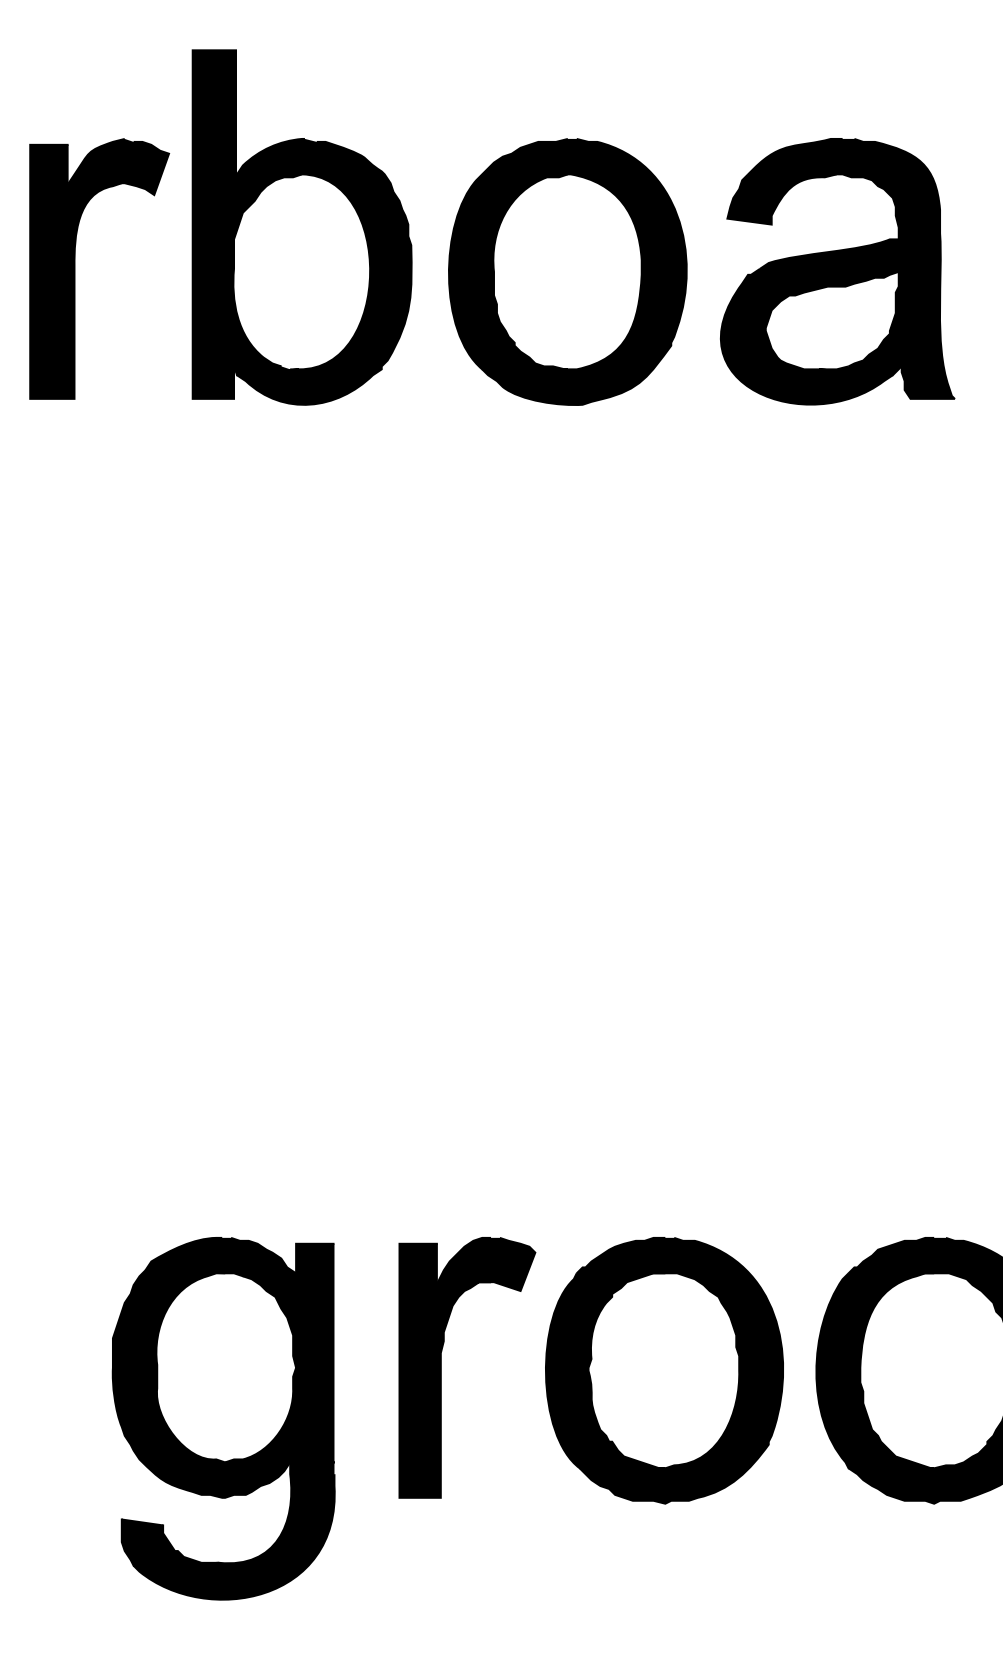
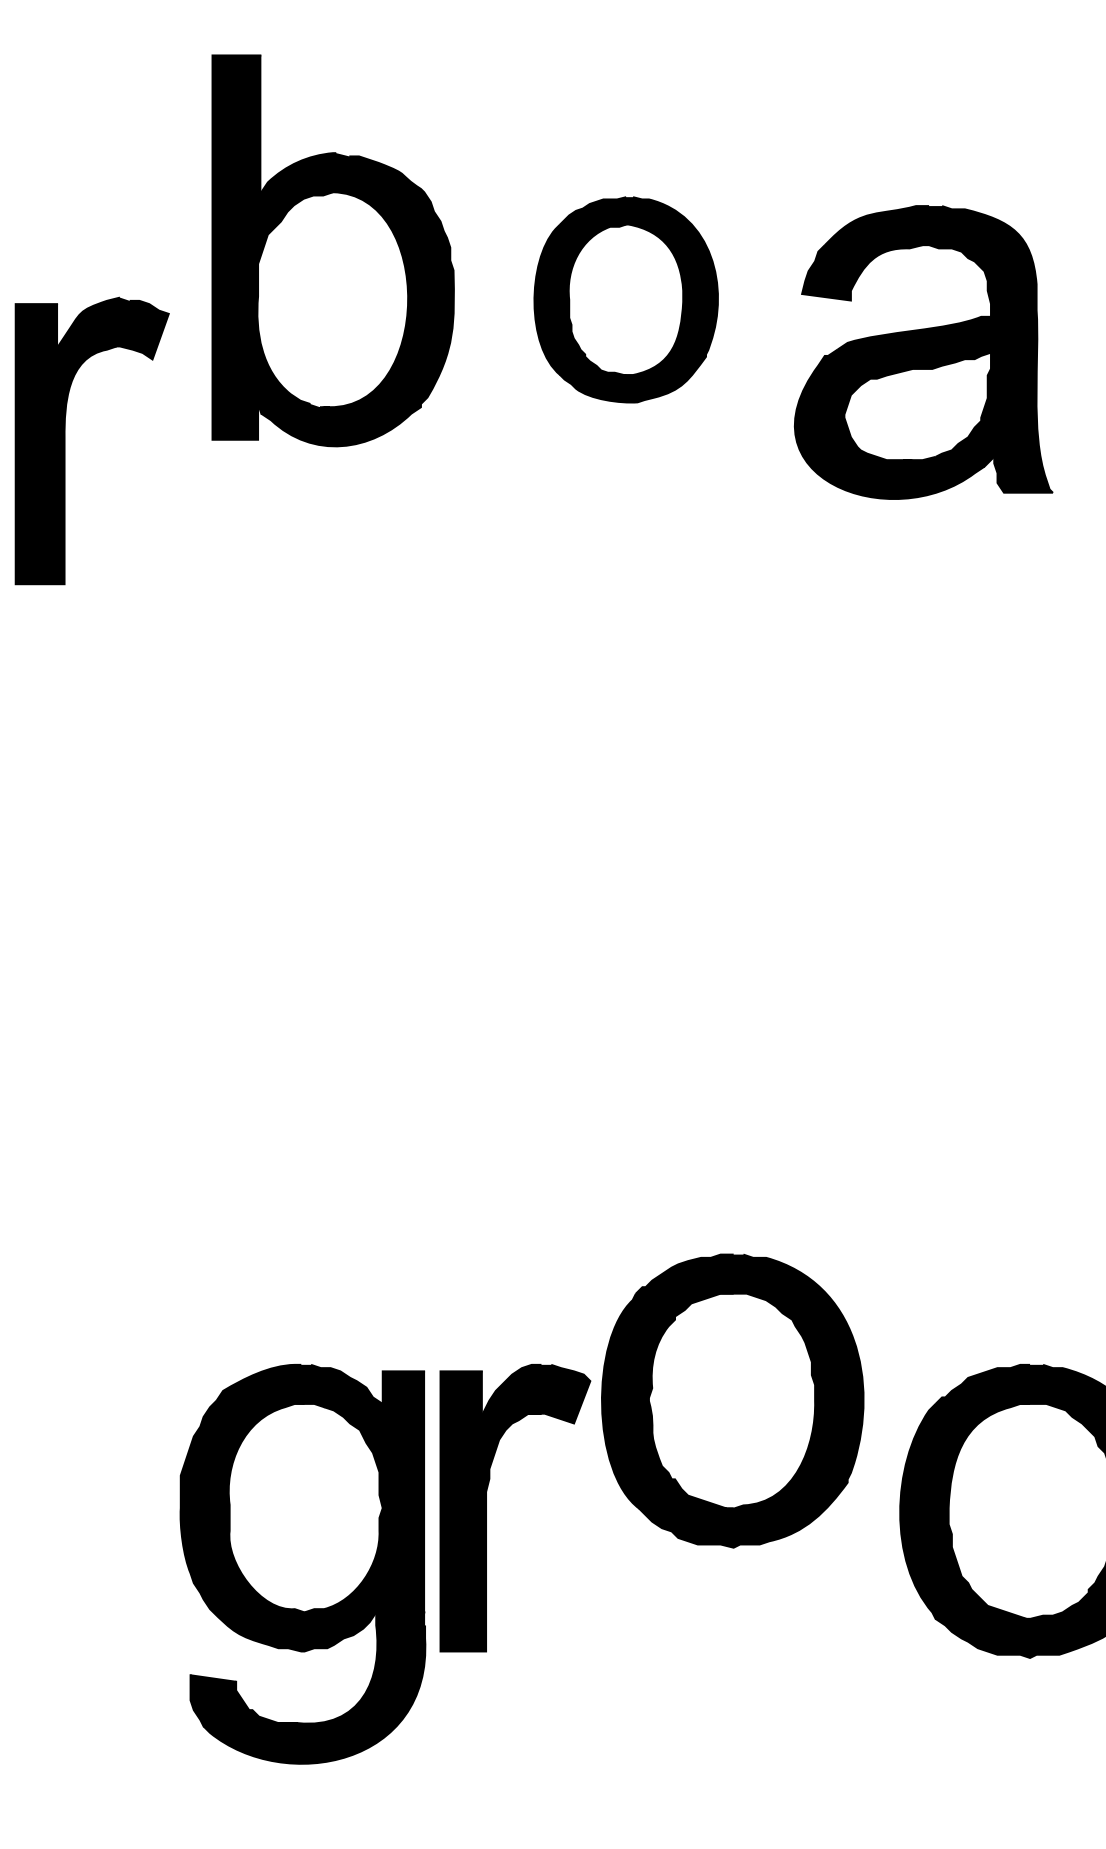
part: (75, 268) -> (65, 440), moved
part: (567, 271) -> (625, 299), size x0.7
part: (837, 271) -> (923, 352), moved
part: (664, 1370) -> (732, 1400), moved
part: (223, 1418) -> (302, 1564), moved

